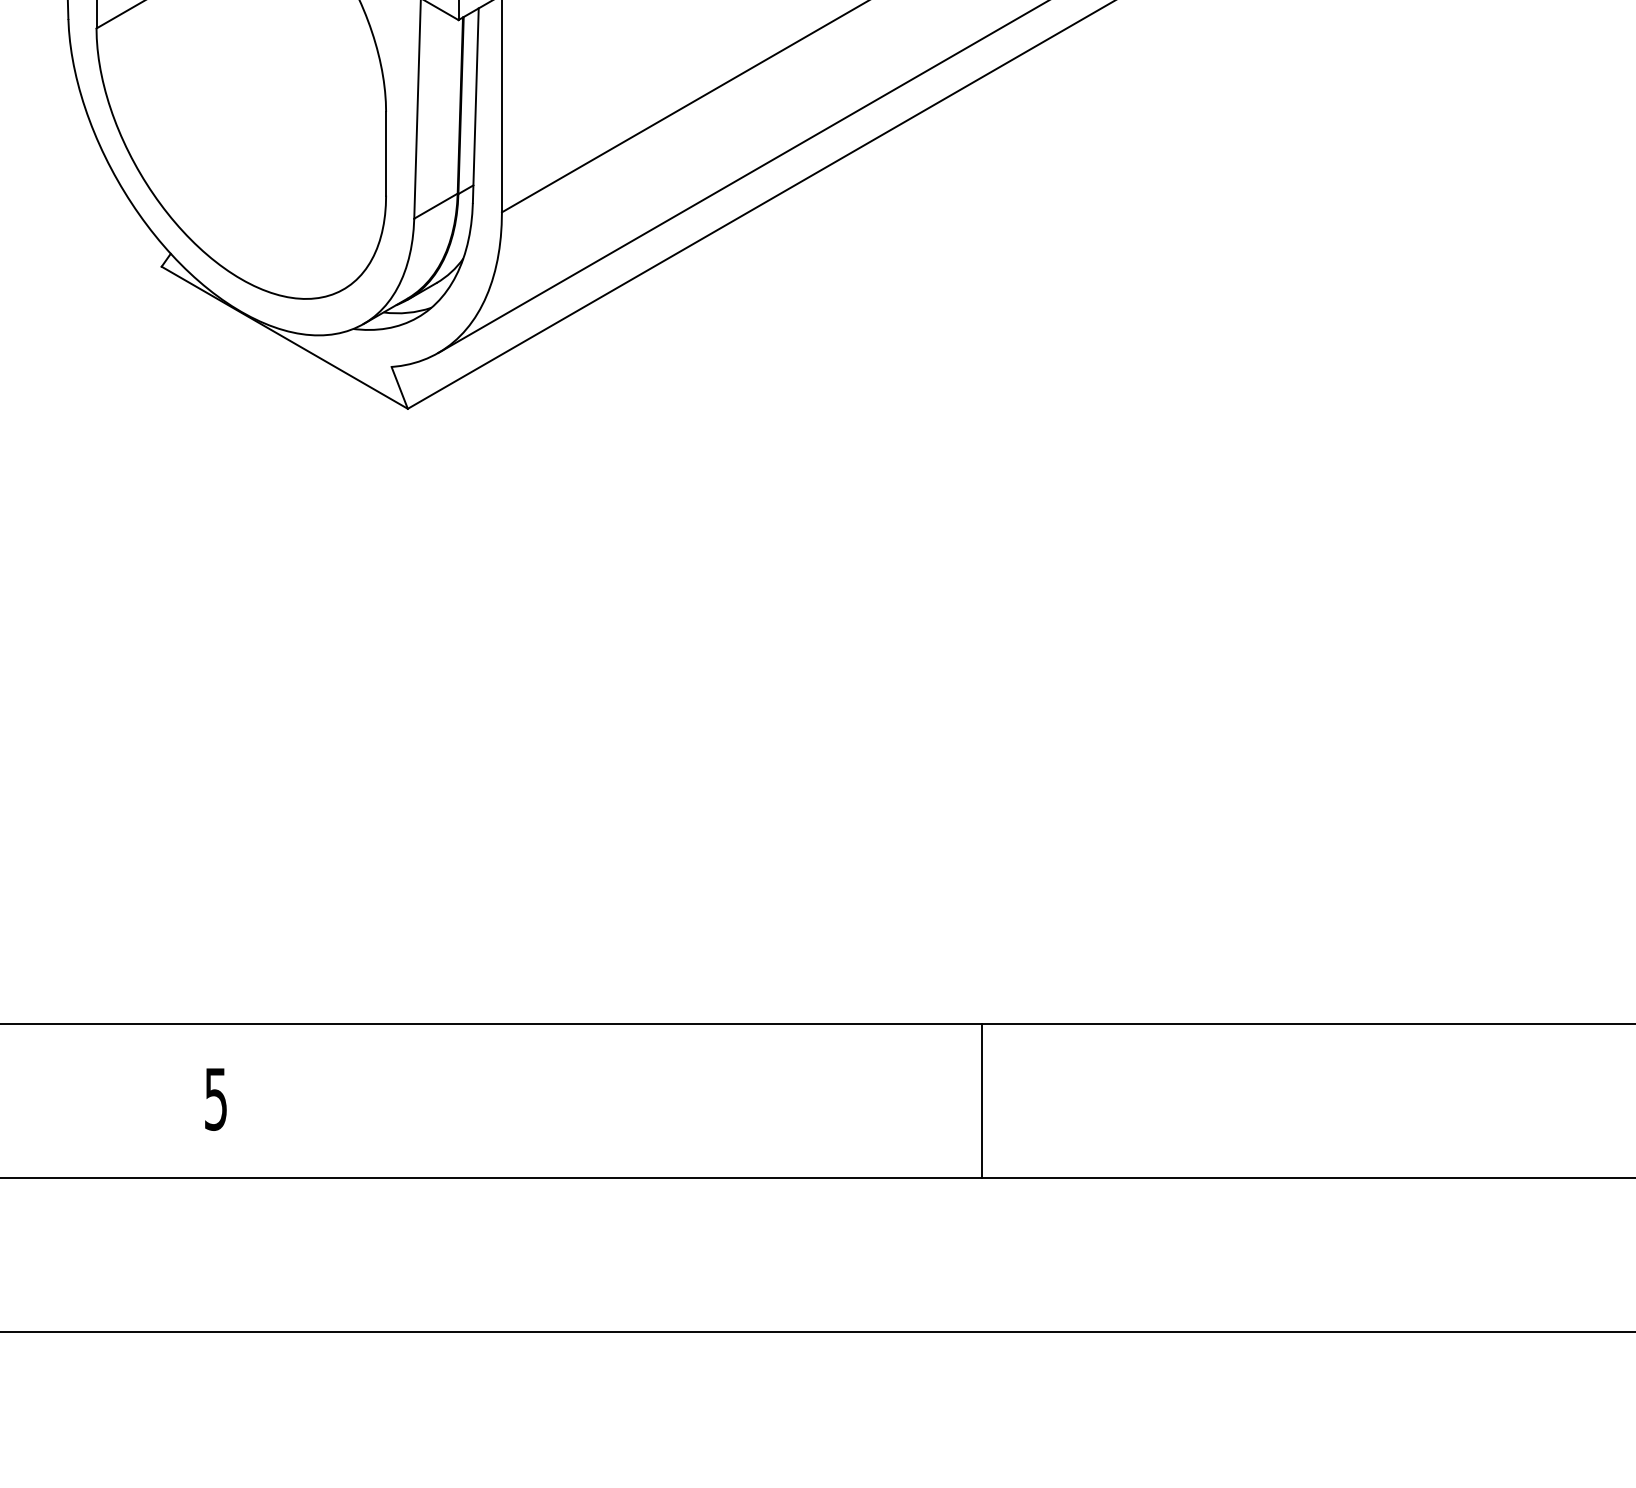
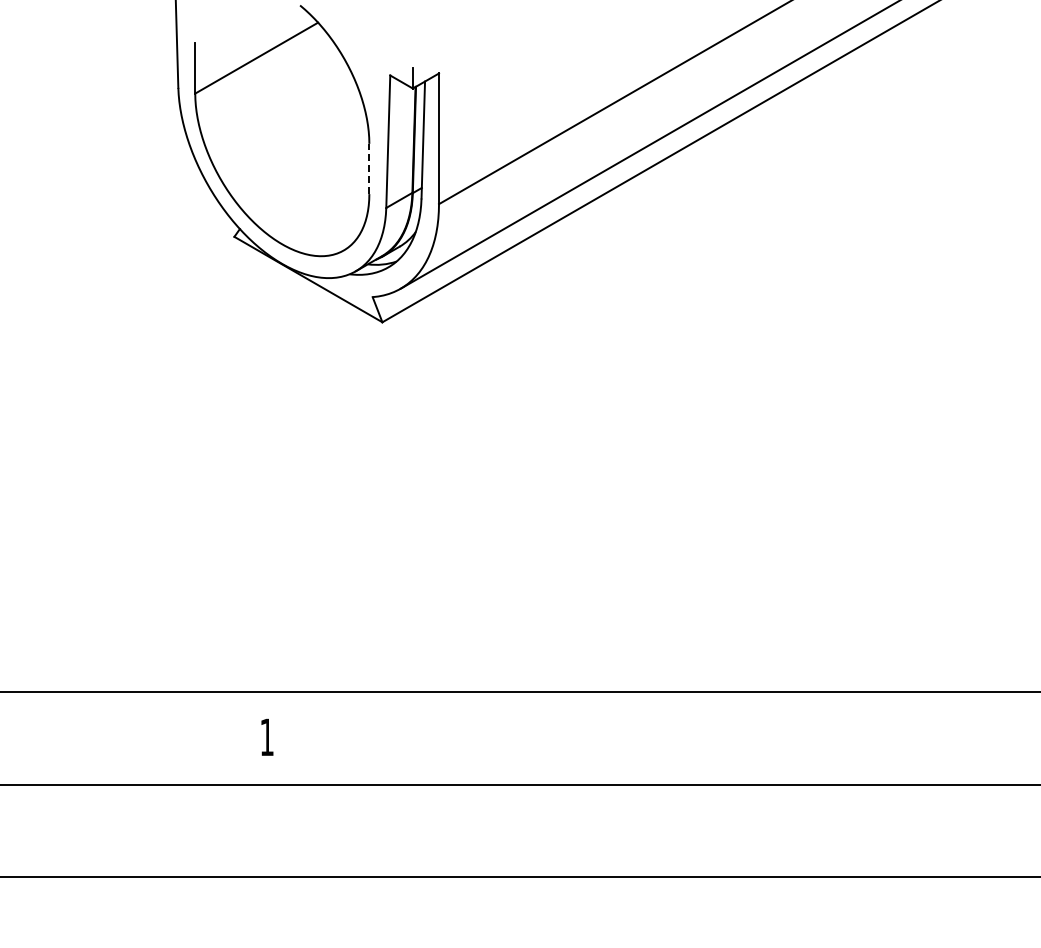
line: (386, 153) -> (369, 168), solid -> dashed
text: (215, 1099) -> (266, 737), 5 -> 1
line: (981, 1101) -> (727, 738), removed

